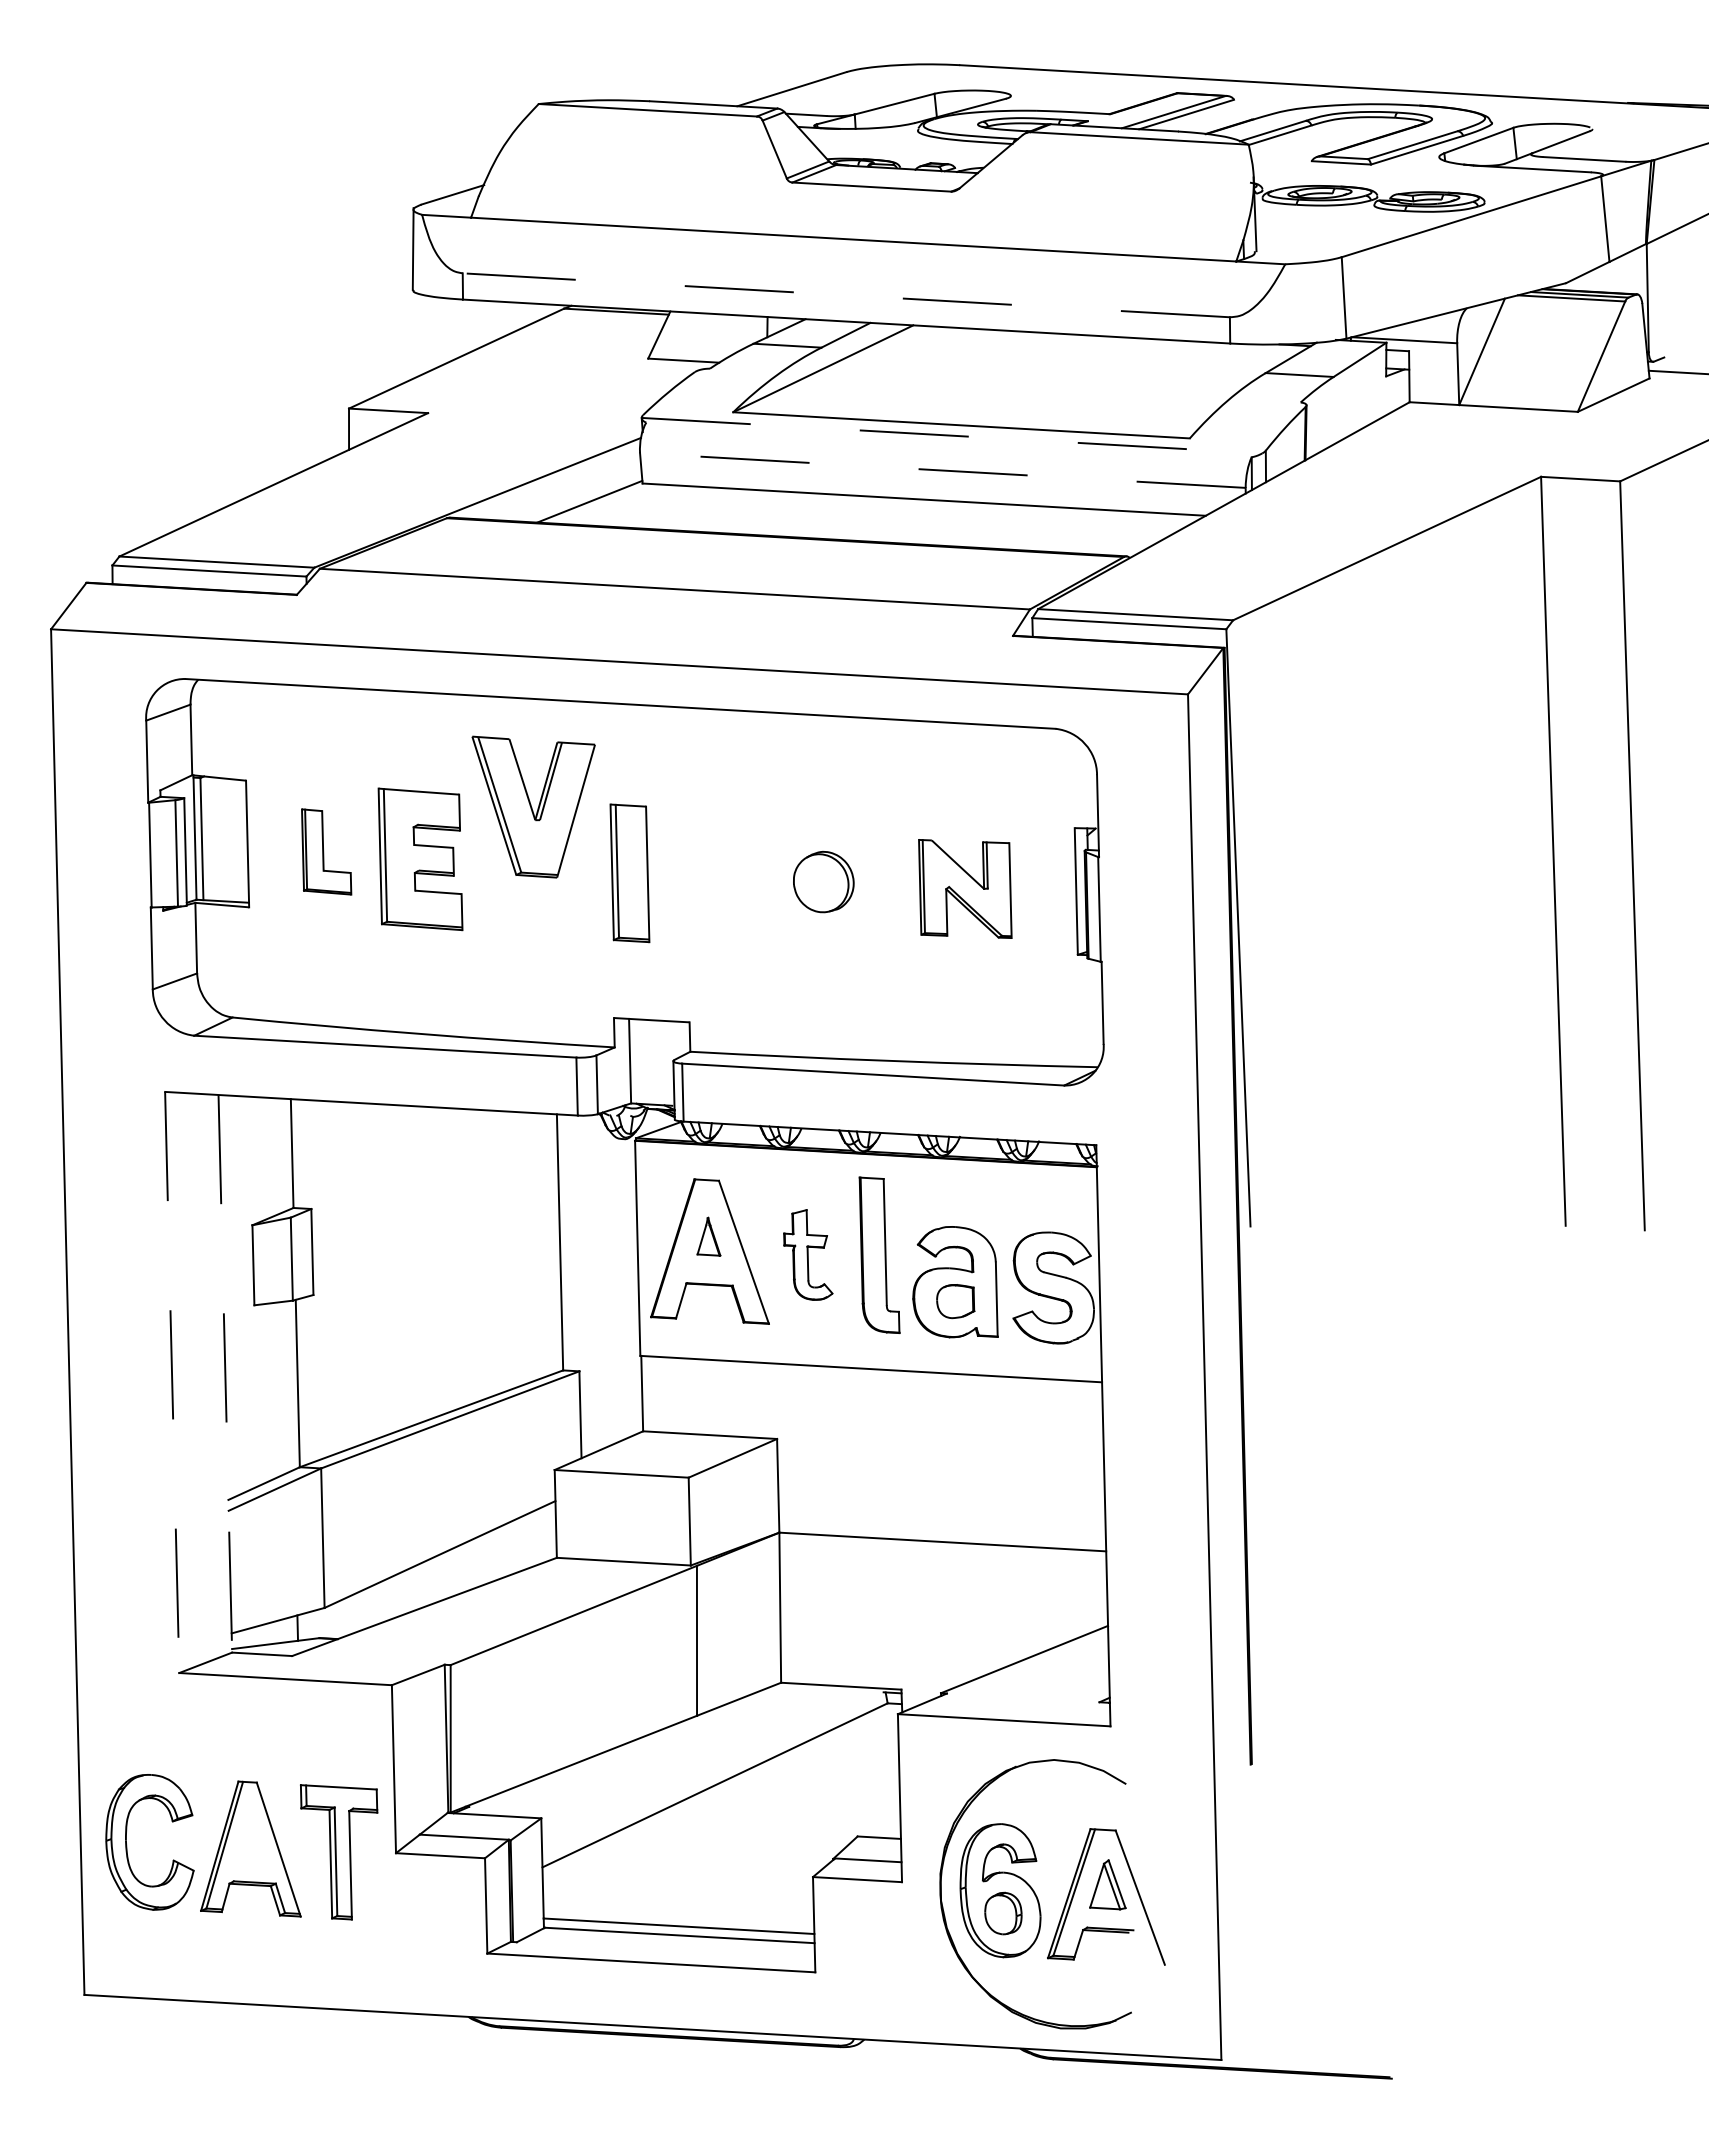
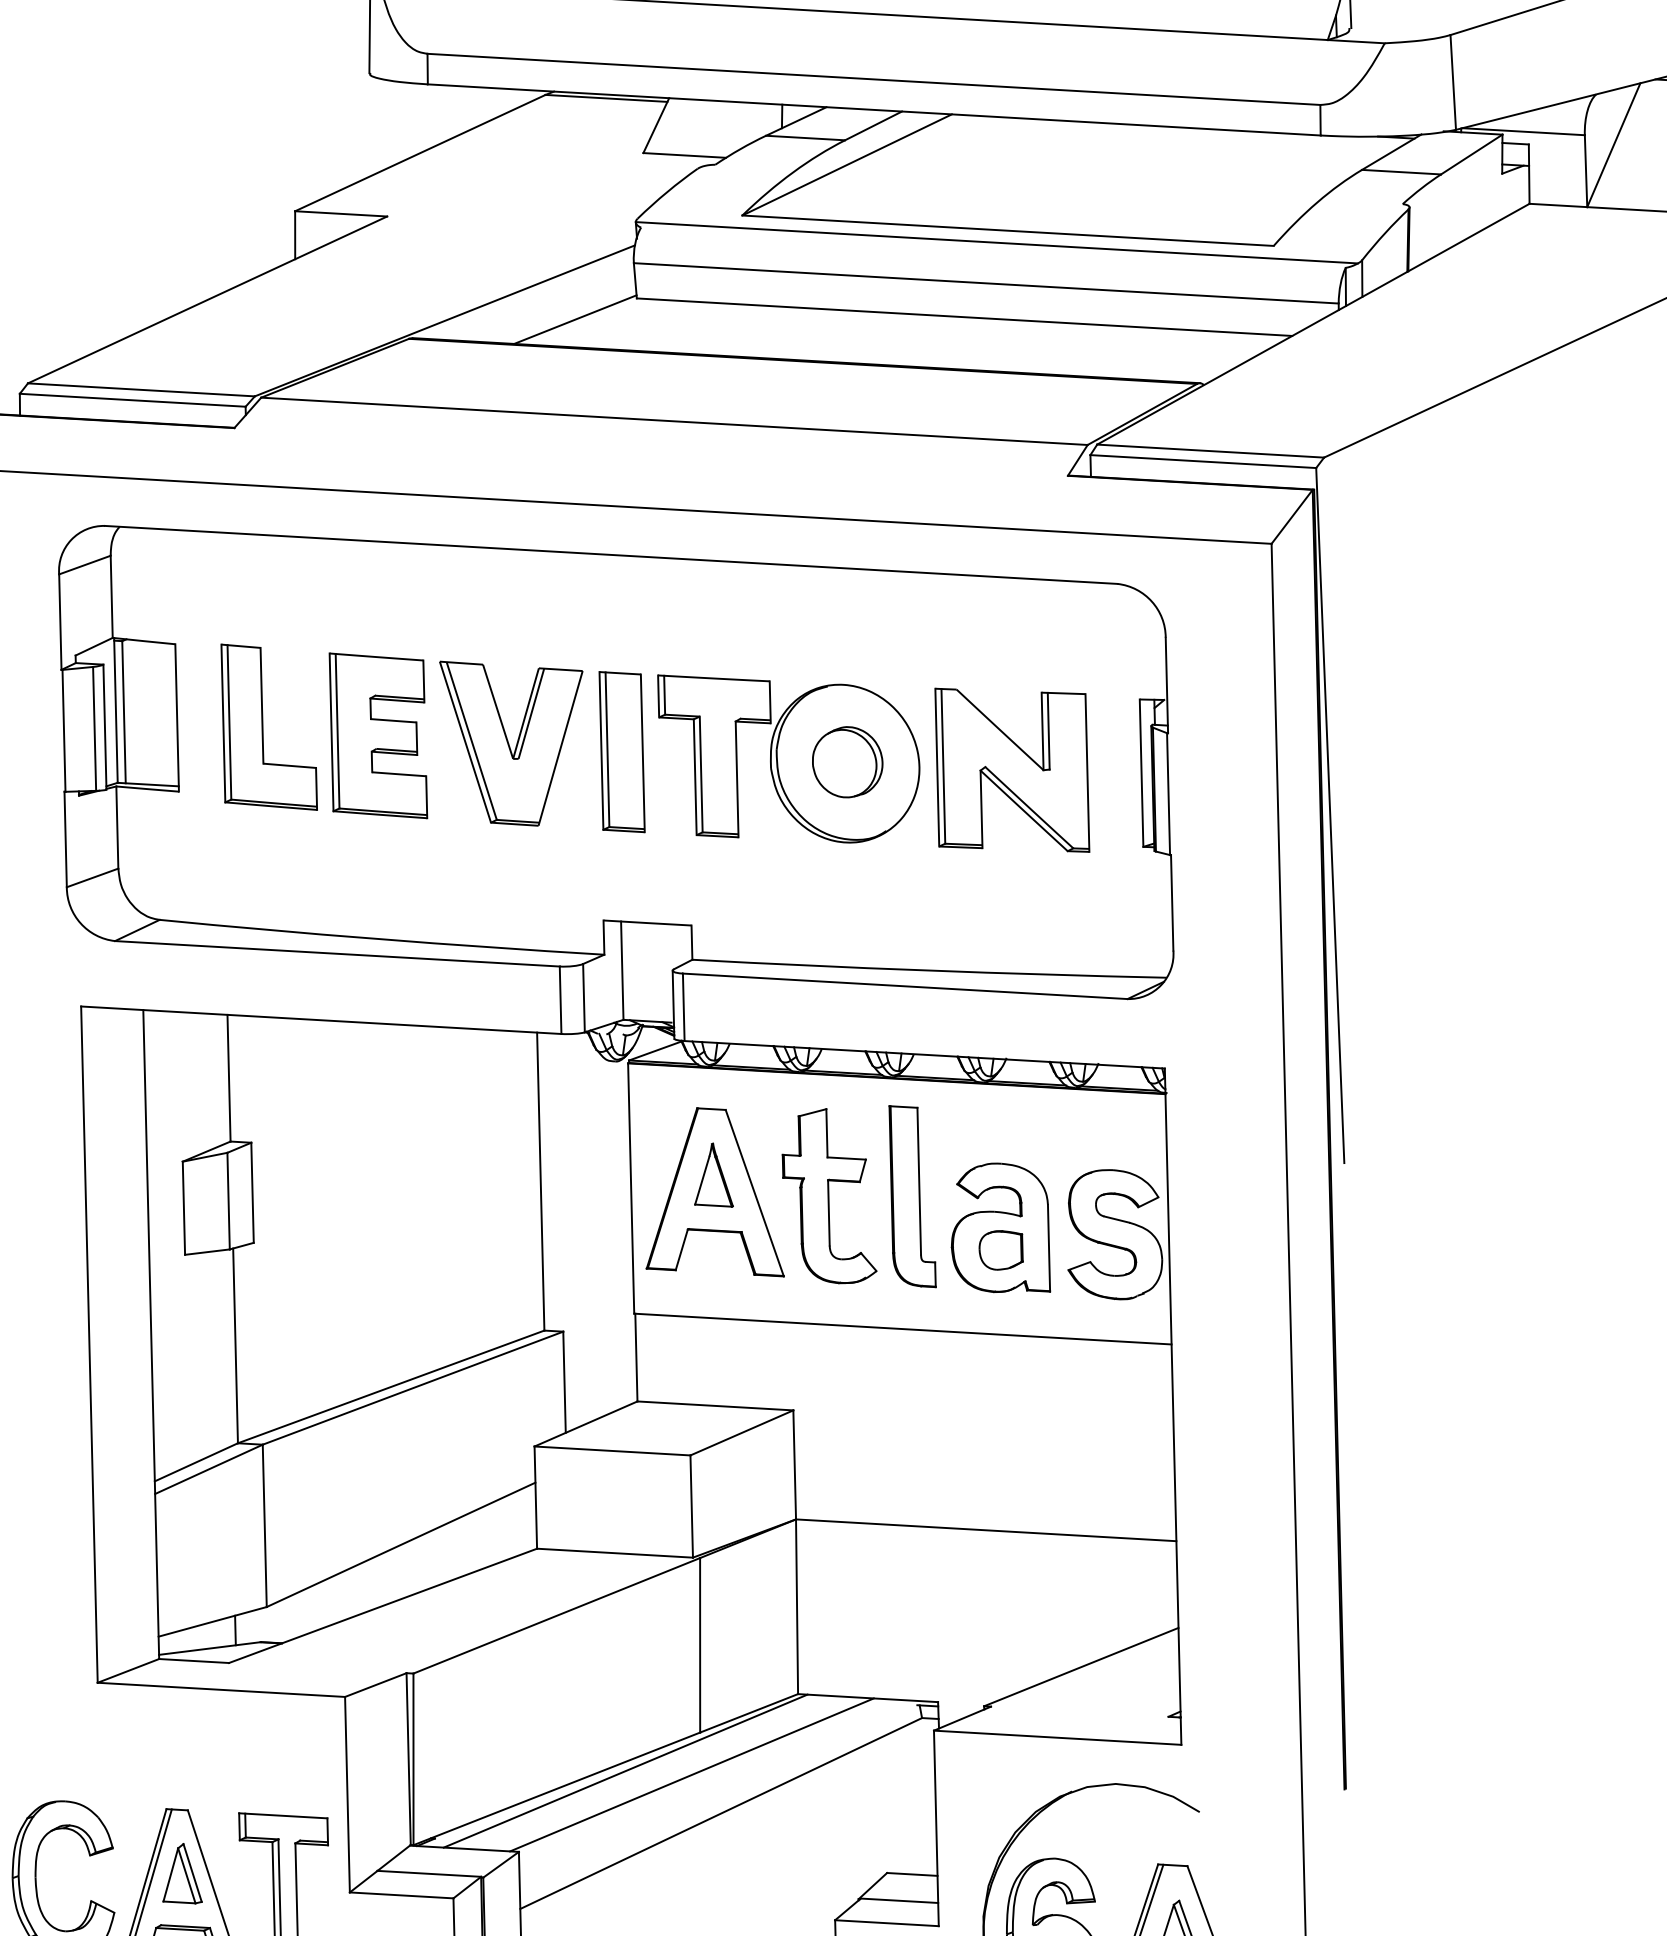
line: (845, 295) -> (872, 79), dashed -> solid
line: (951, 435) -> (996, 242), dashed -> solid
line: (942, 470) -> (985, 283), dashed -> solid
part: (533, 806) -> (511, 742), moved
part: (326, 851) -> (268, 726), size x1.67
part: (773, 878) -> (789, 758), added
part: (965, 888) -> (1012, 769), size x1.43
part: (708, 1236) -> (713, 1174), size x1.43
part: (808, 1254) -> (829, 1195), size x1.67
line: (225, 1373) -> (151, 1334), dashed -> solid
line: (172, 1382) -> (89, 1344), dashed -> solid
line: (632, 1748) -> (625, 1770), added
line: (689, 1751) -> (691, 1774), added
part: (251, 1836) -> (181, 1873), added

